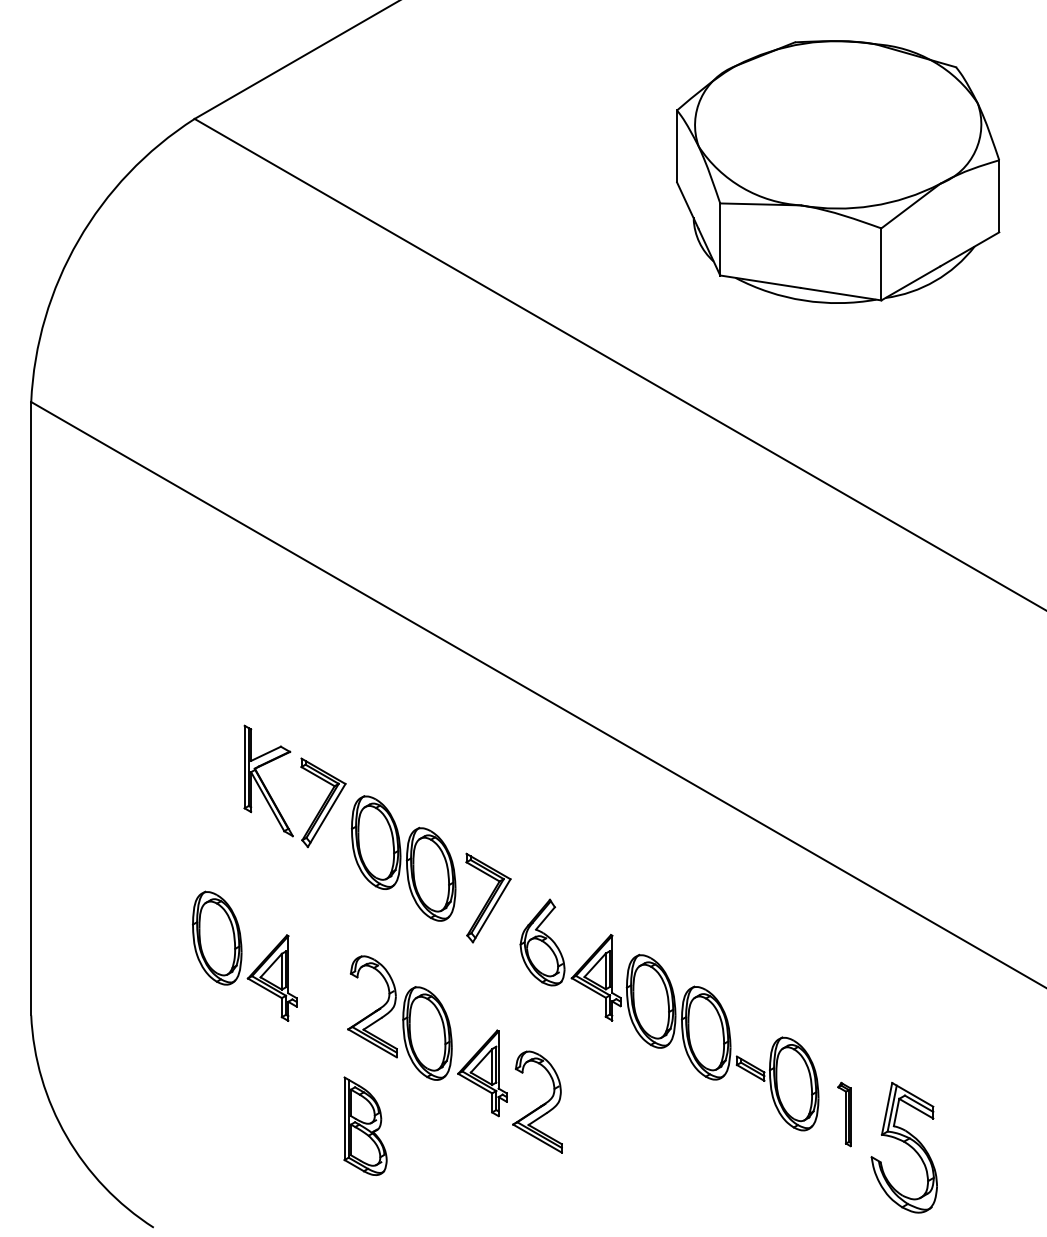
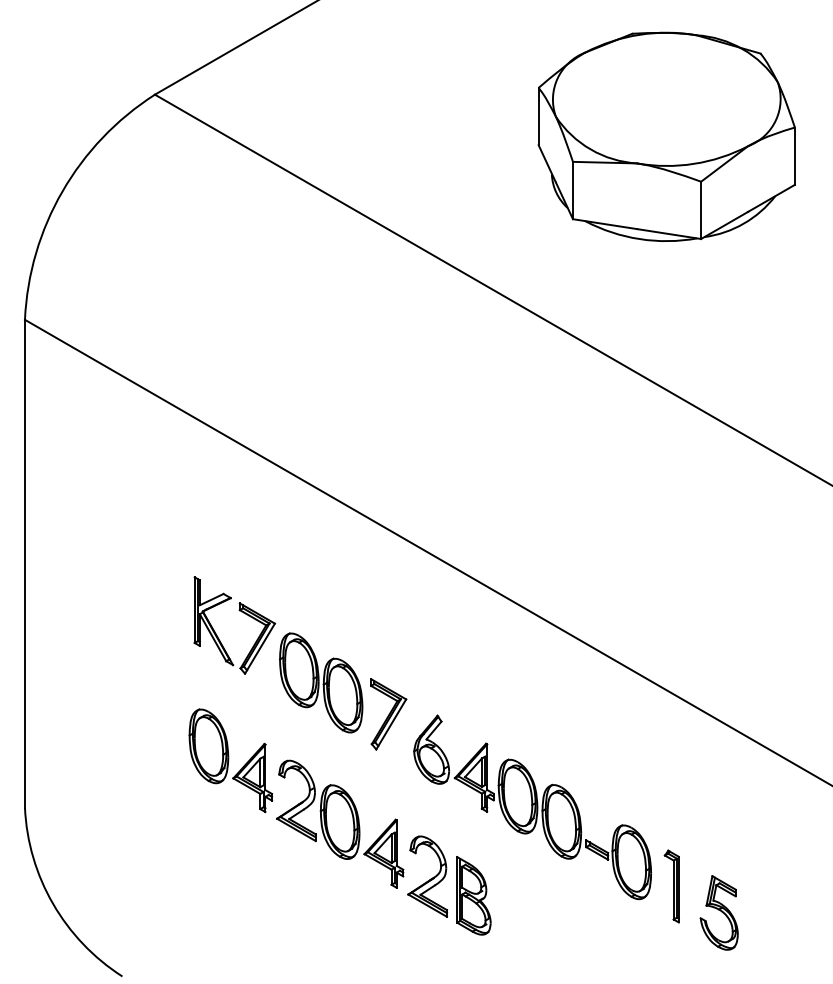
part: (244, 956) -> (230, 760), moved
part: (844, 1114) -> (671, 886), size x1.43
part: (365, 1125) -> (473, 895), moved
part: (903, 1147) -> (718, 912), size x0.71

